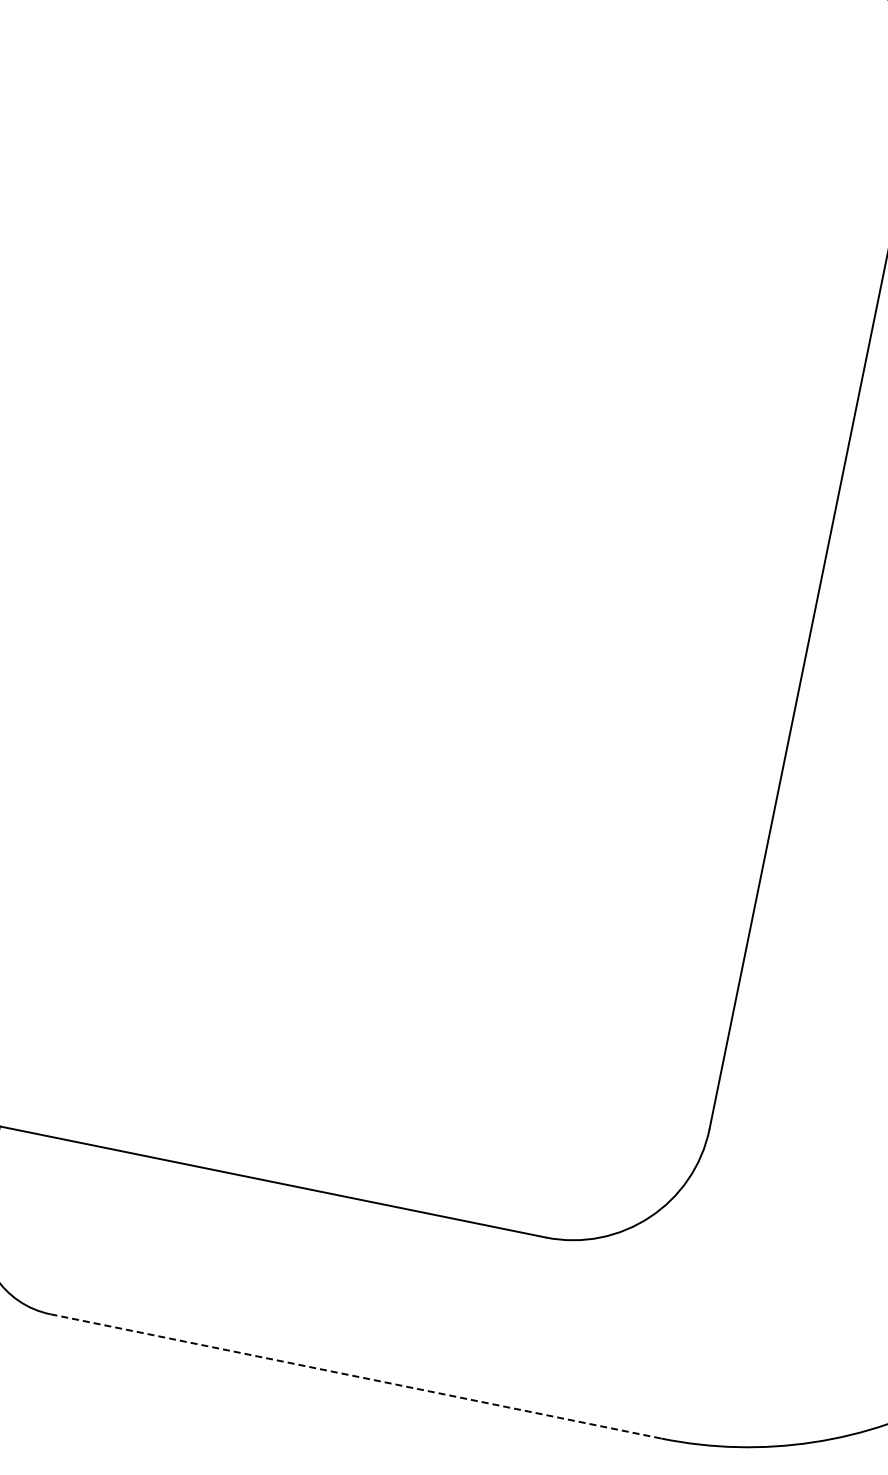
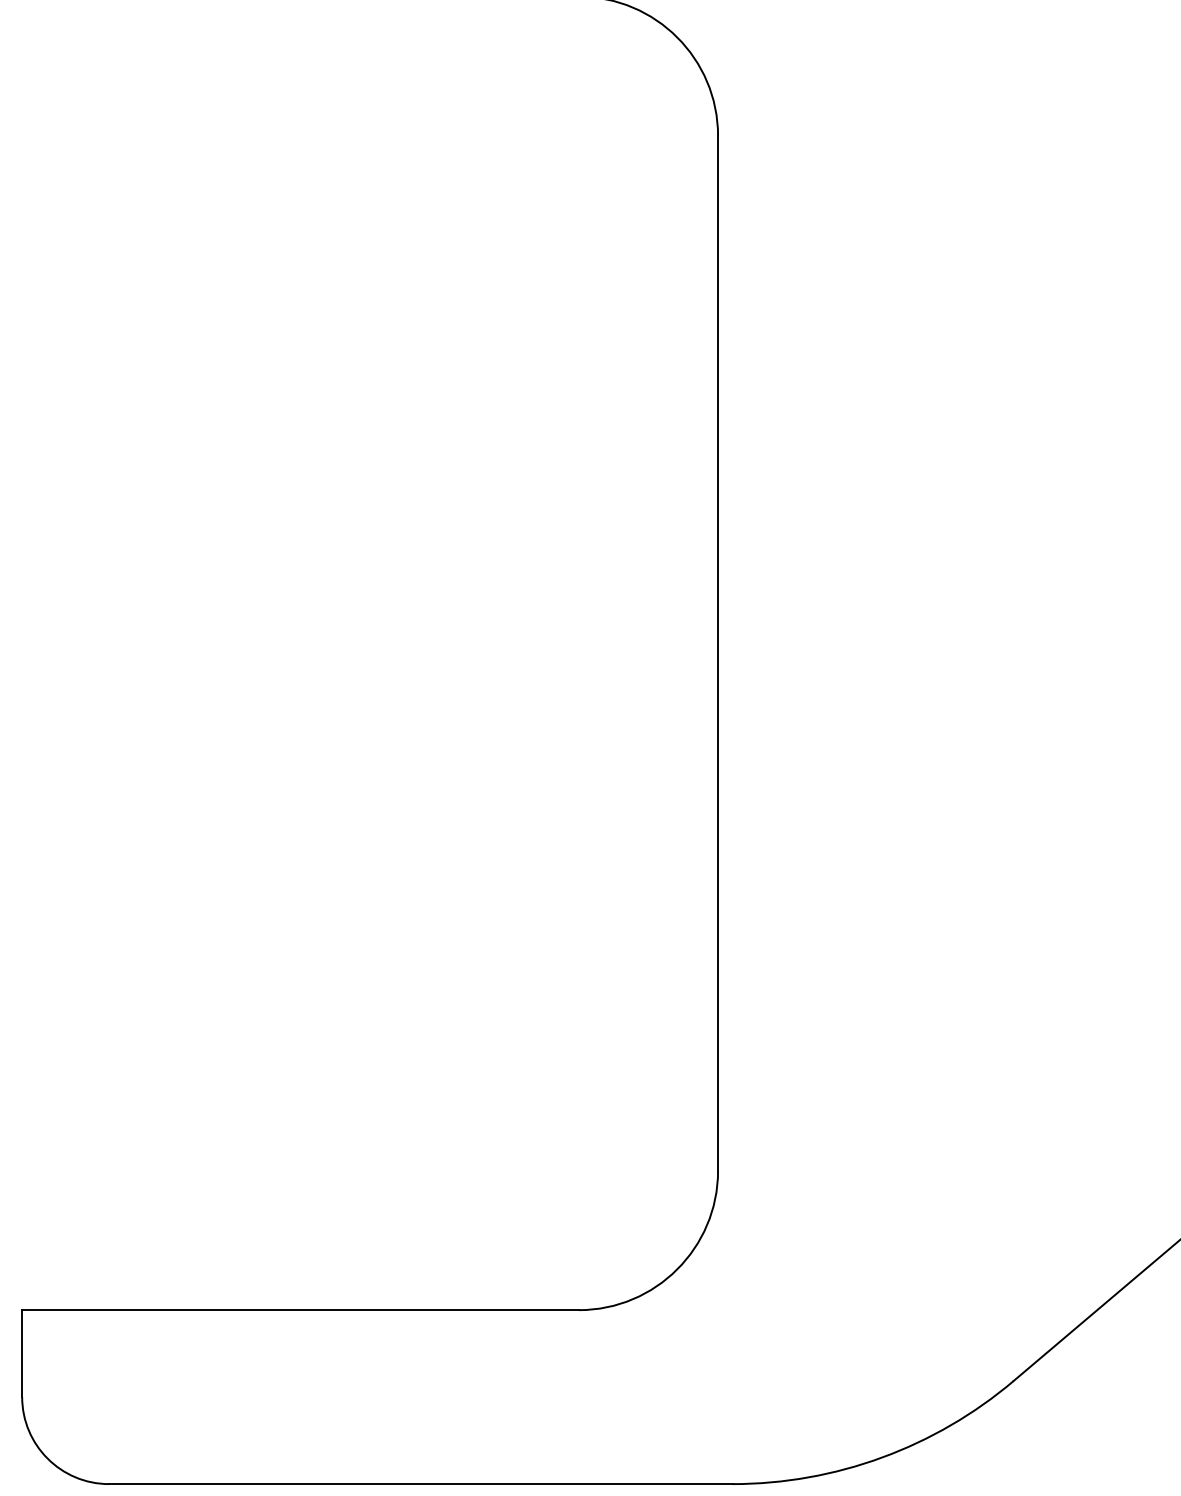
line: (355, 1376) -> (420, 1484), dashed -> solid

